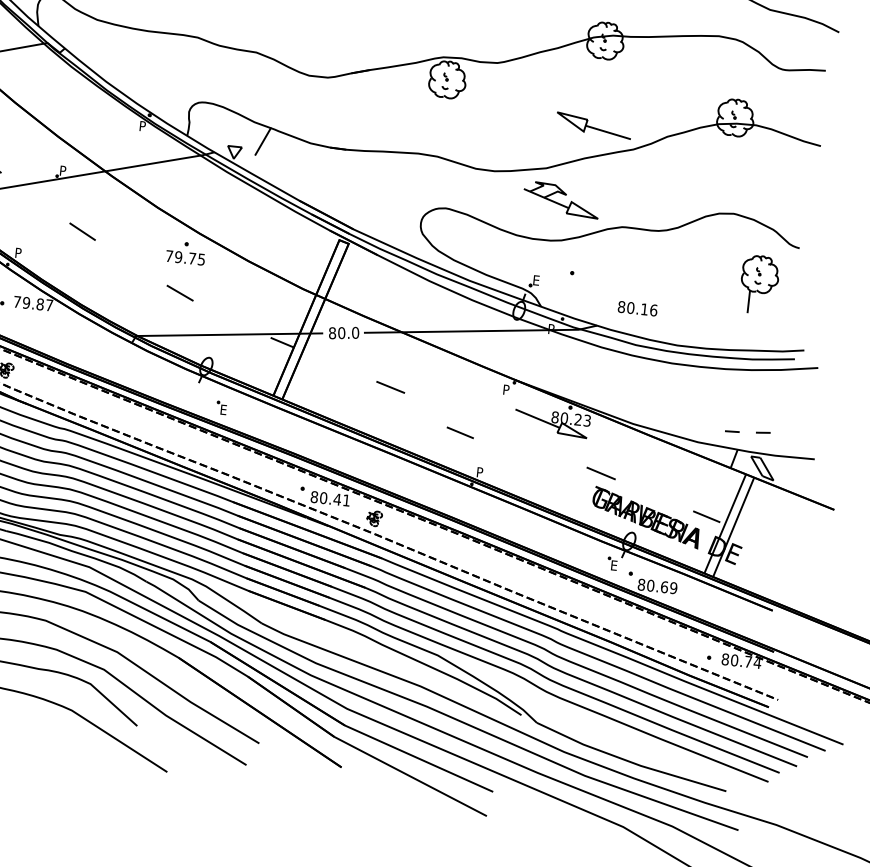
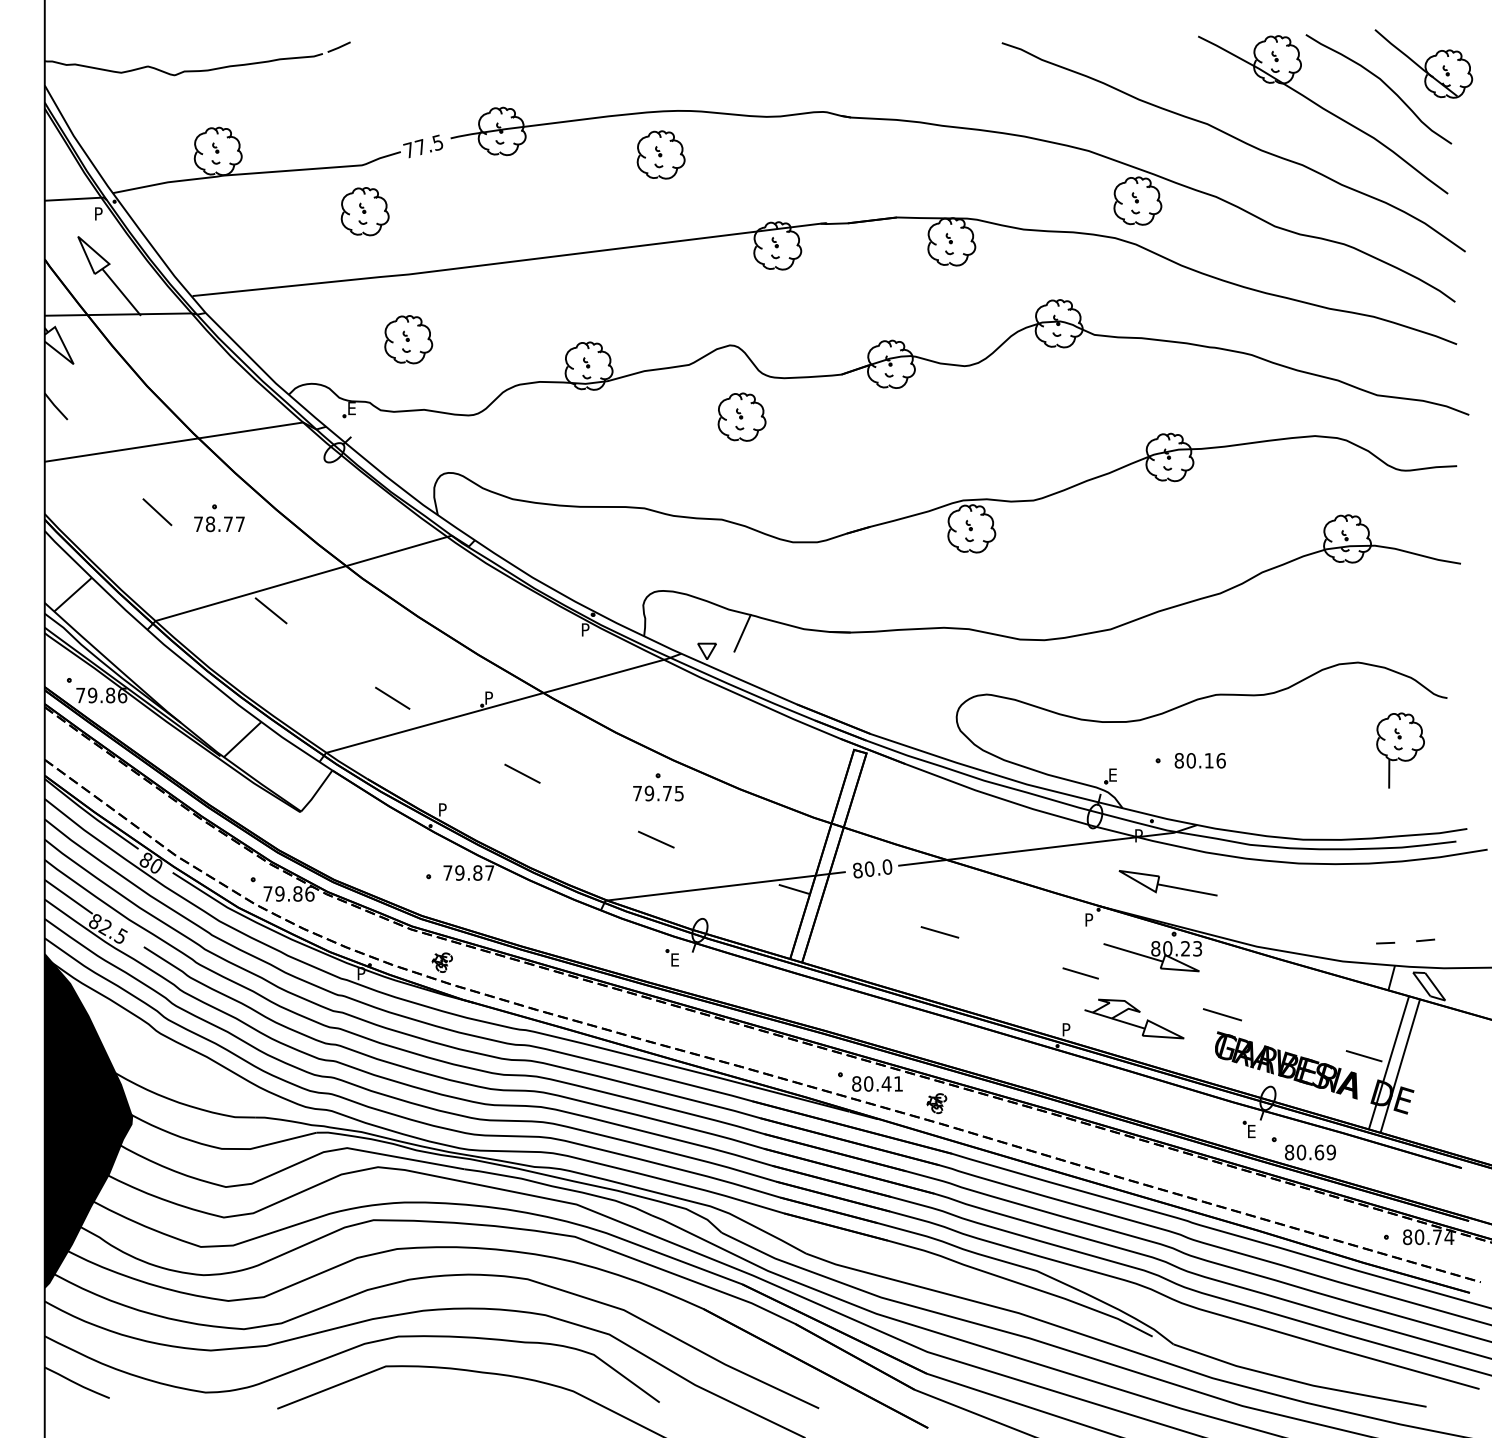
part: (593, 125) -> (1167, 883), moved
part: (561, 199) -> (1134, 1018), moved
text: (637, 308) -> (1199, 760), moved
part: (221, 407) -> (671, 957), moved
line: (460, 432) -> (1080, 973), moved

